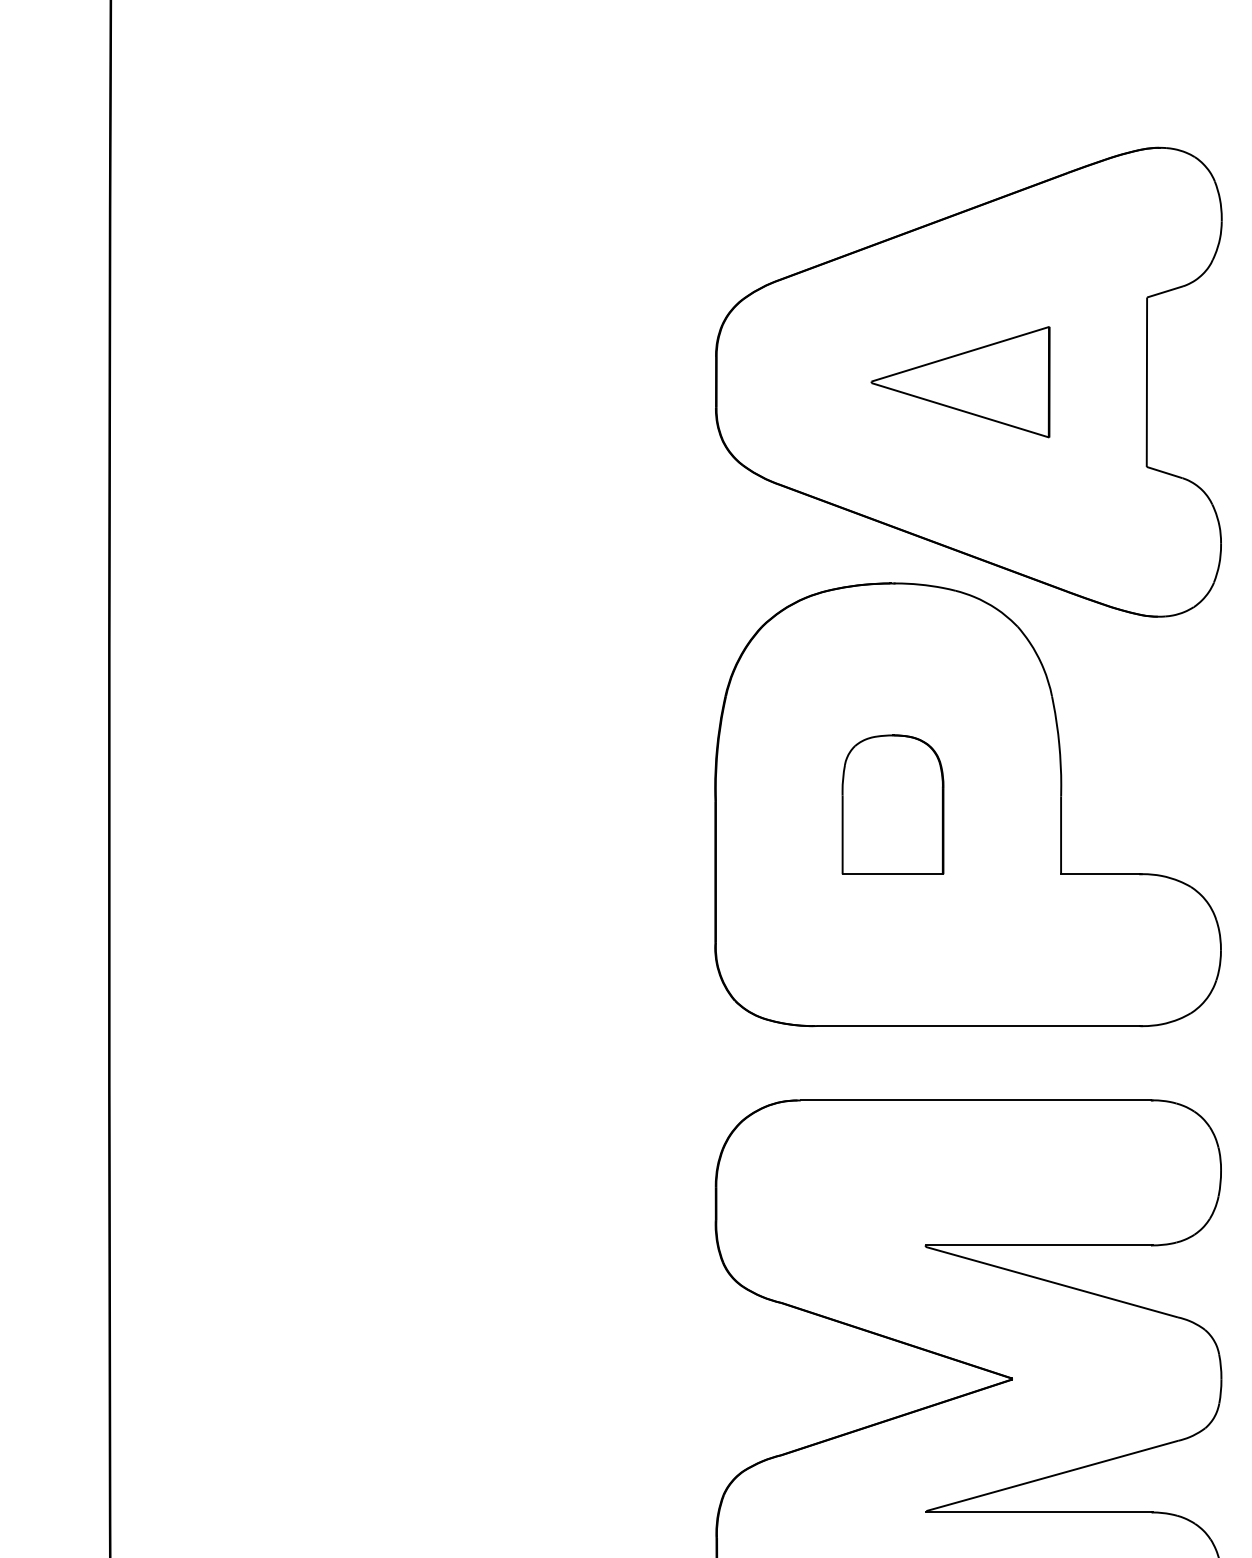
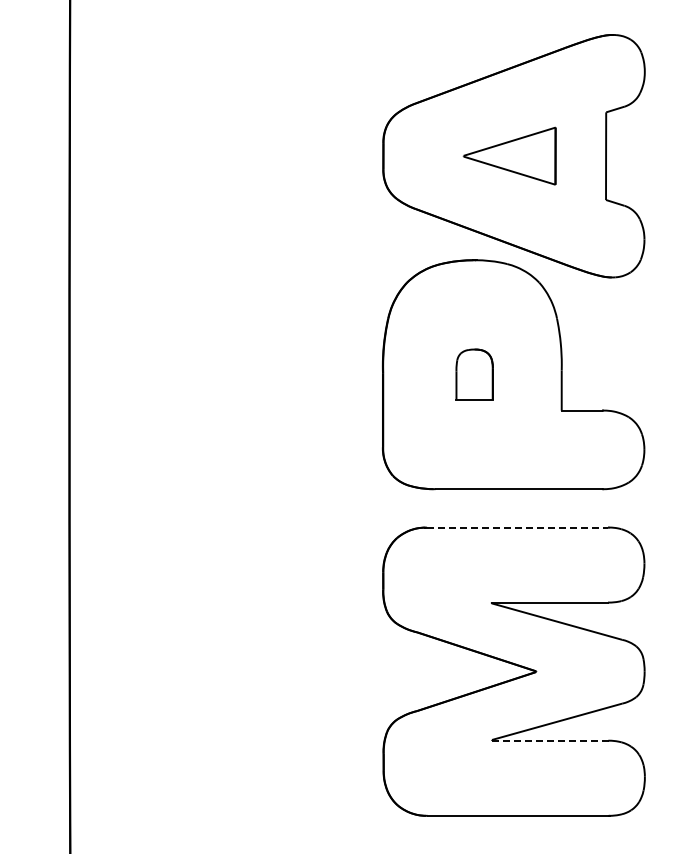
part: (892, 804) -> (474, 374), size x0.7
line: (975, 1100) -> (517, 527), solid -> dashed
line: (1039, 1512) -> (550, 740), solid -> dashed

